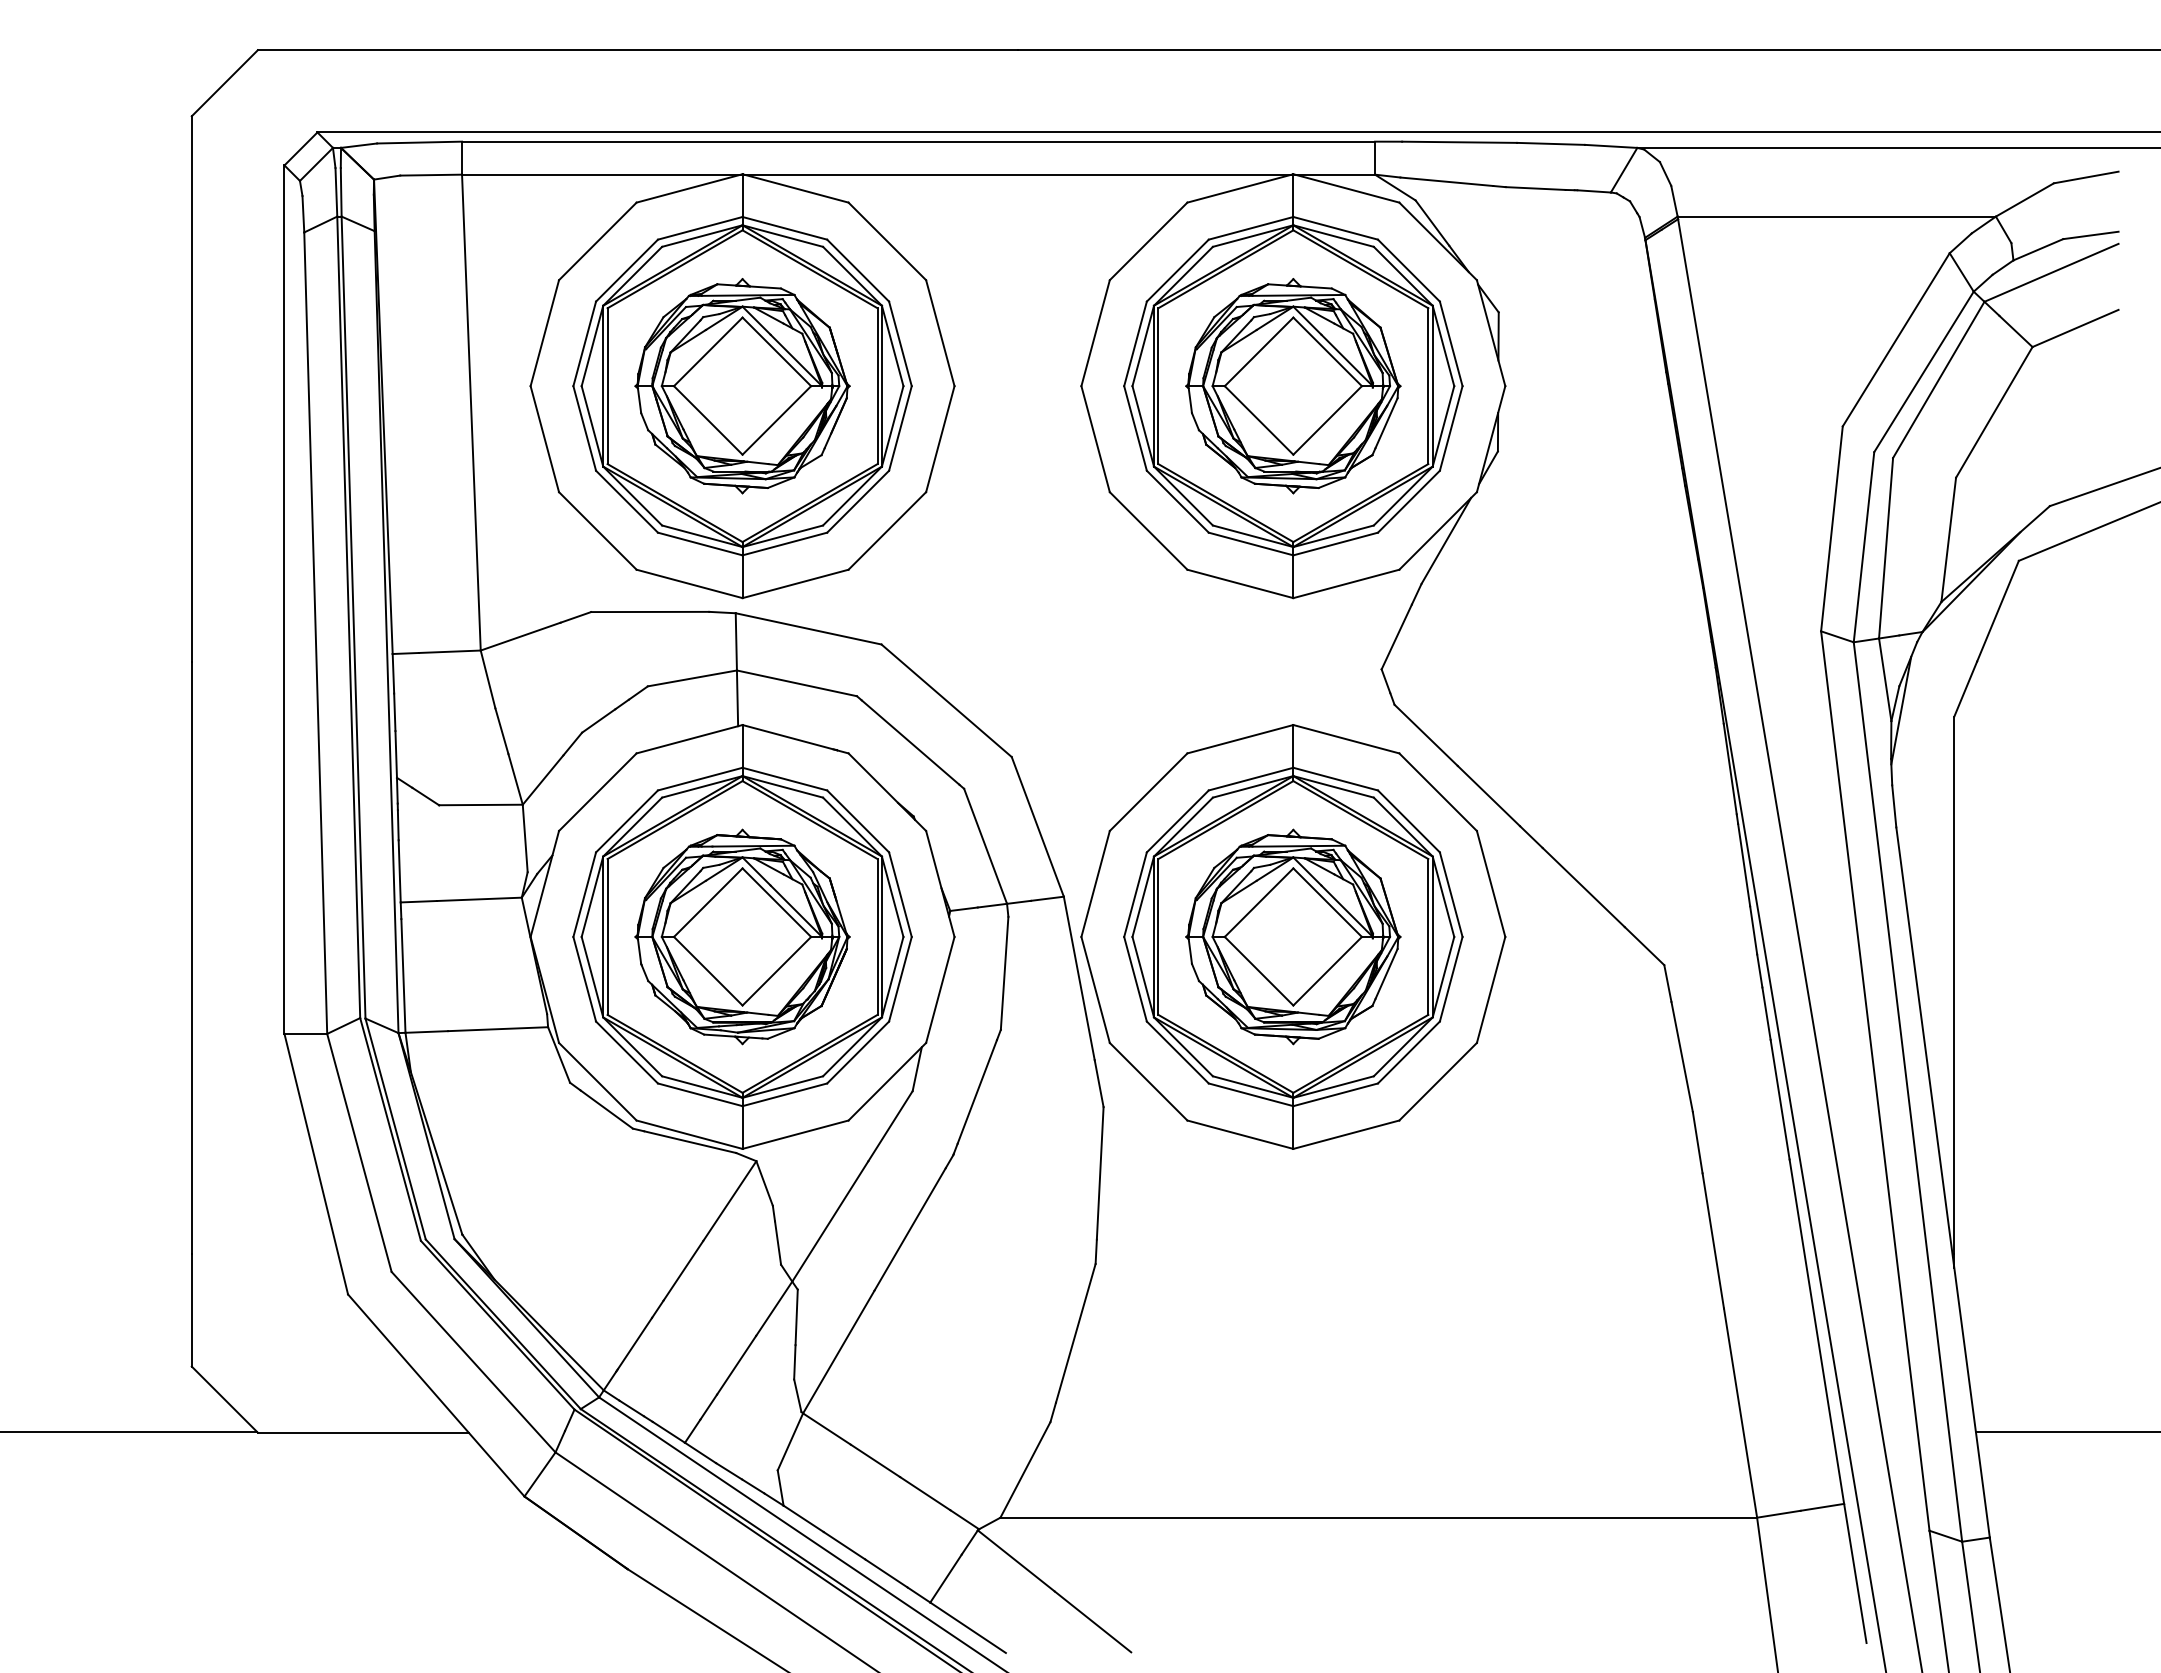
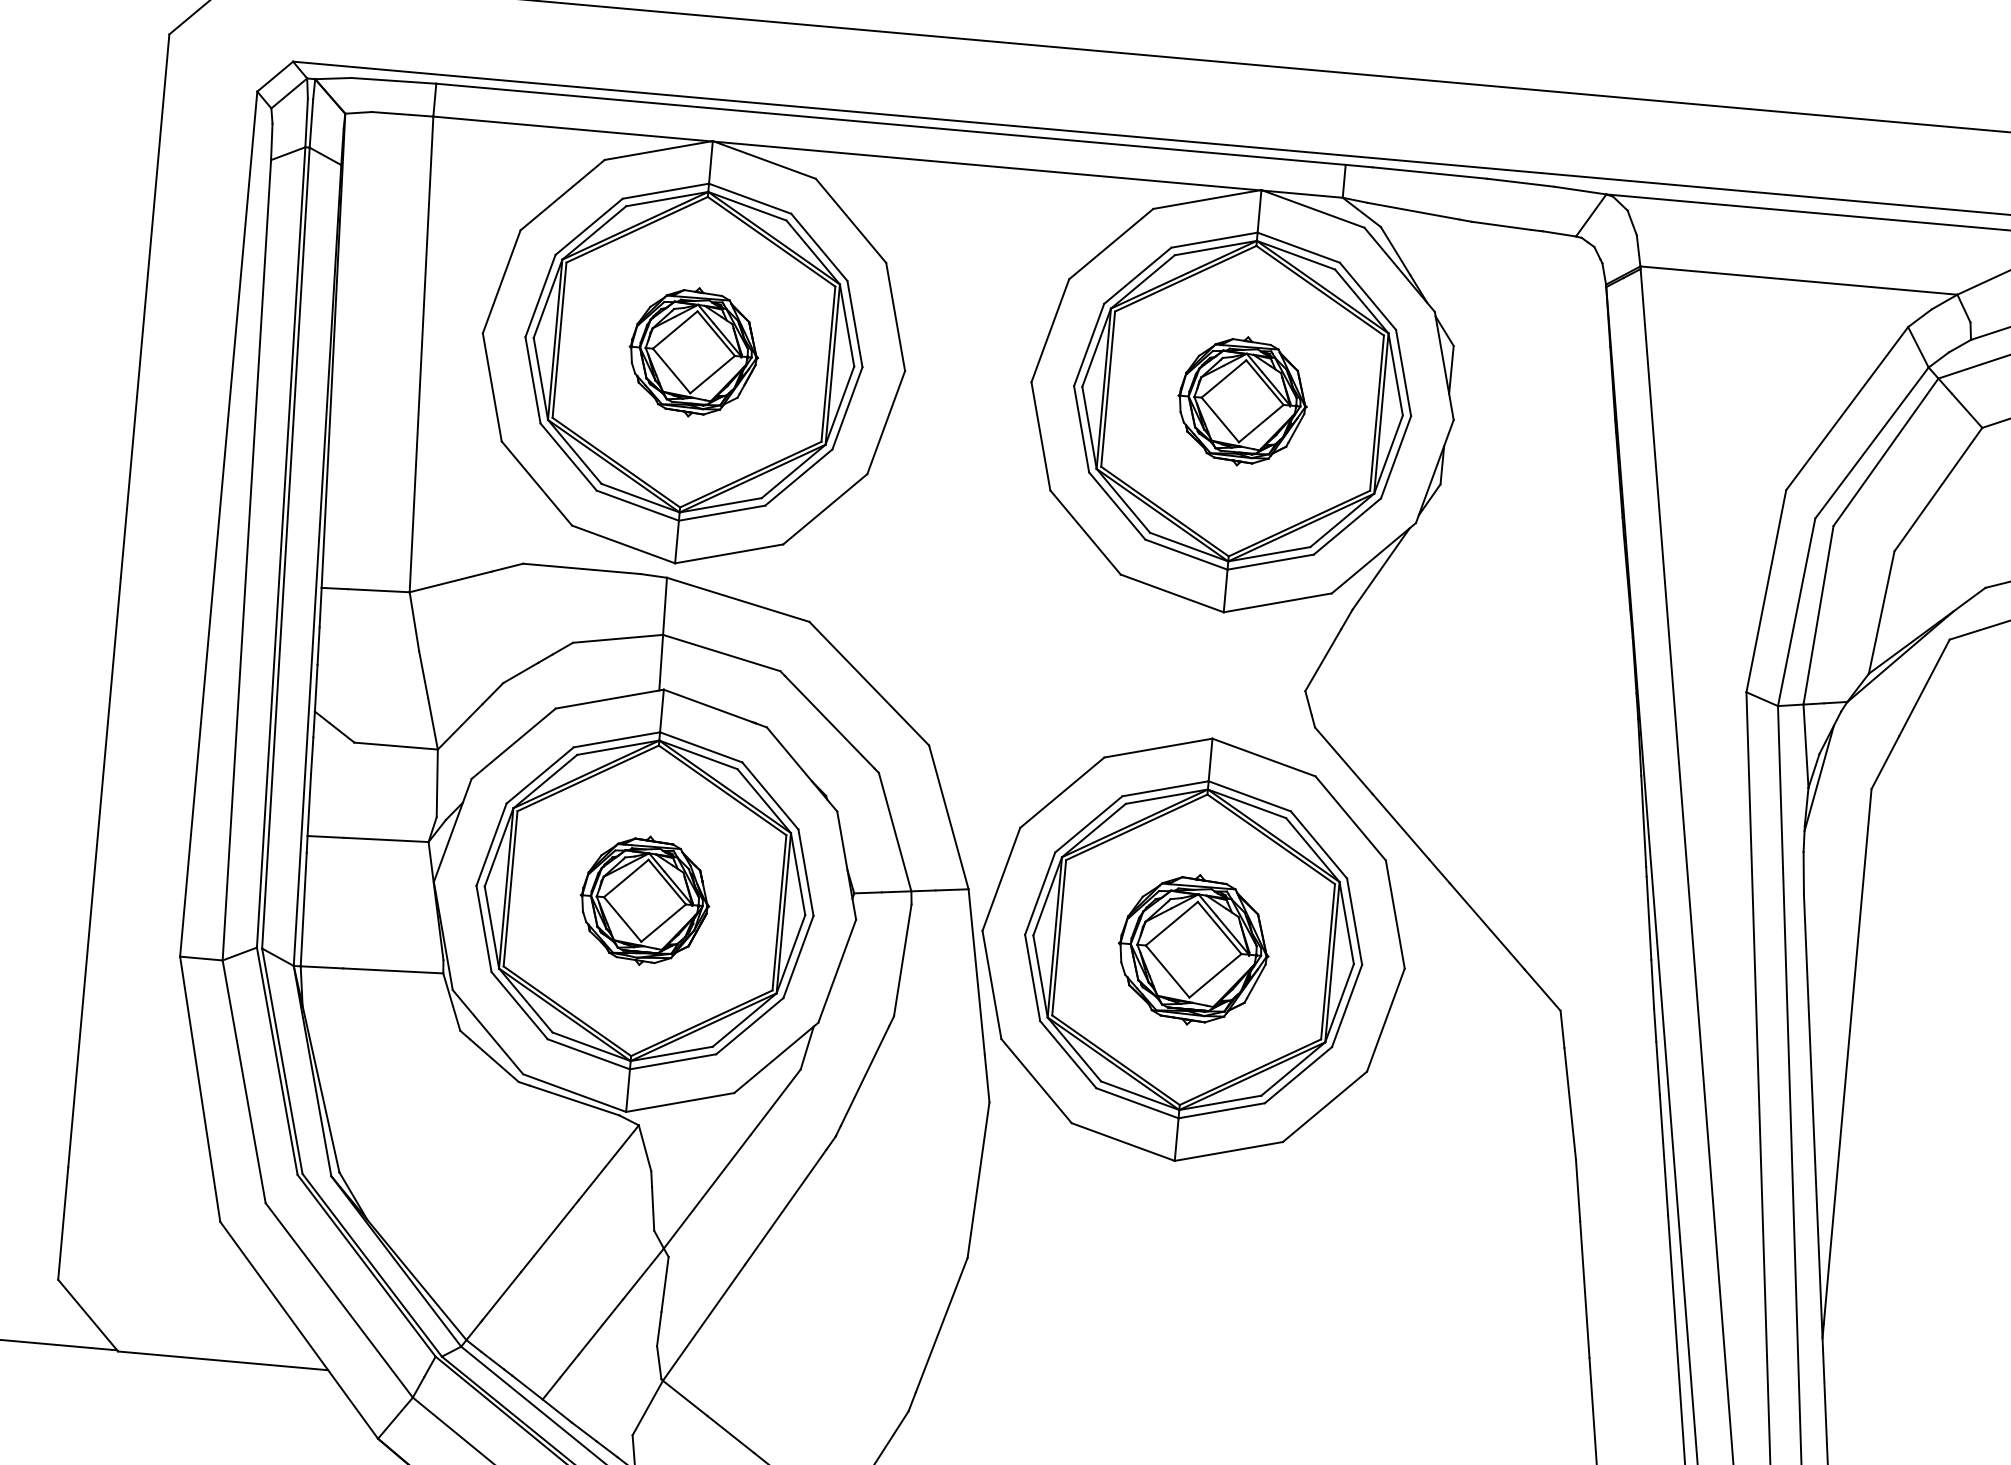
part: (742, 386) -> (693, 352), size x0.6
part: (1293, 386) -> (1242, 401), size x0.6
part: (742, 936) -> (644, 900), size x0.6
part: (1293, 936) -> (1193, 949), size x0.7

